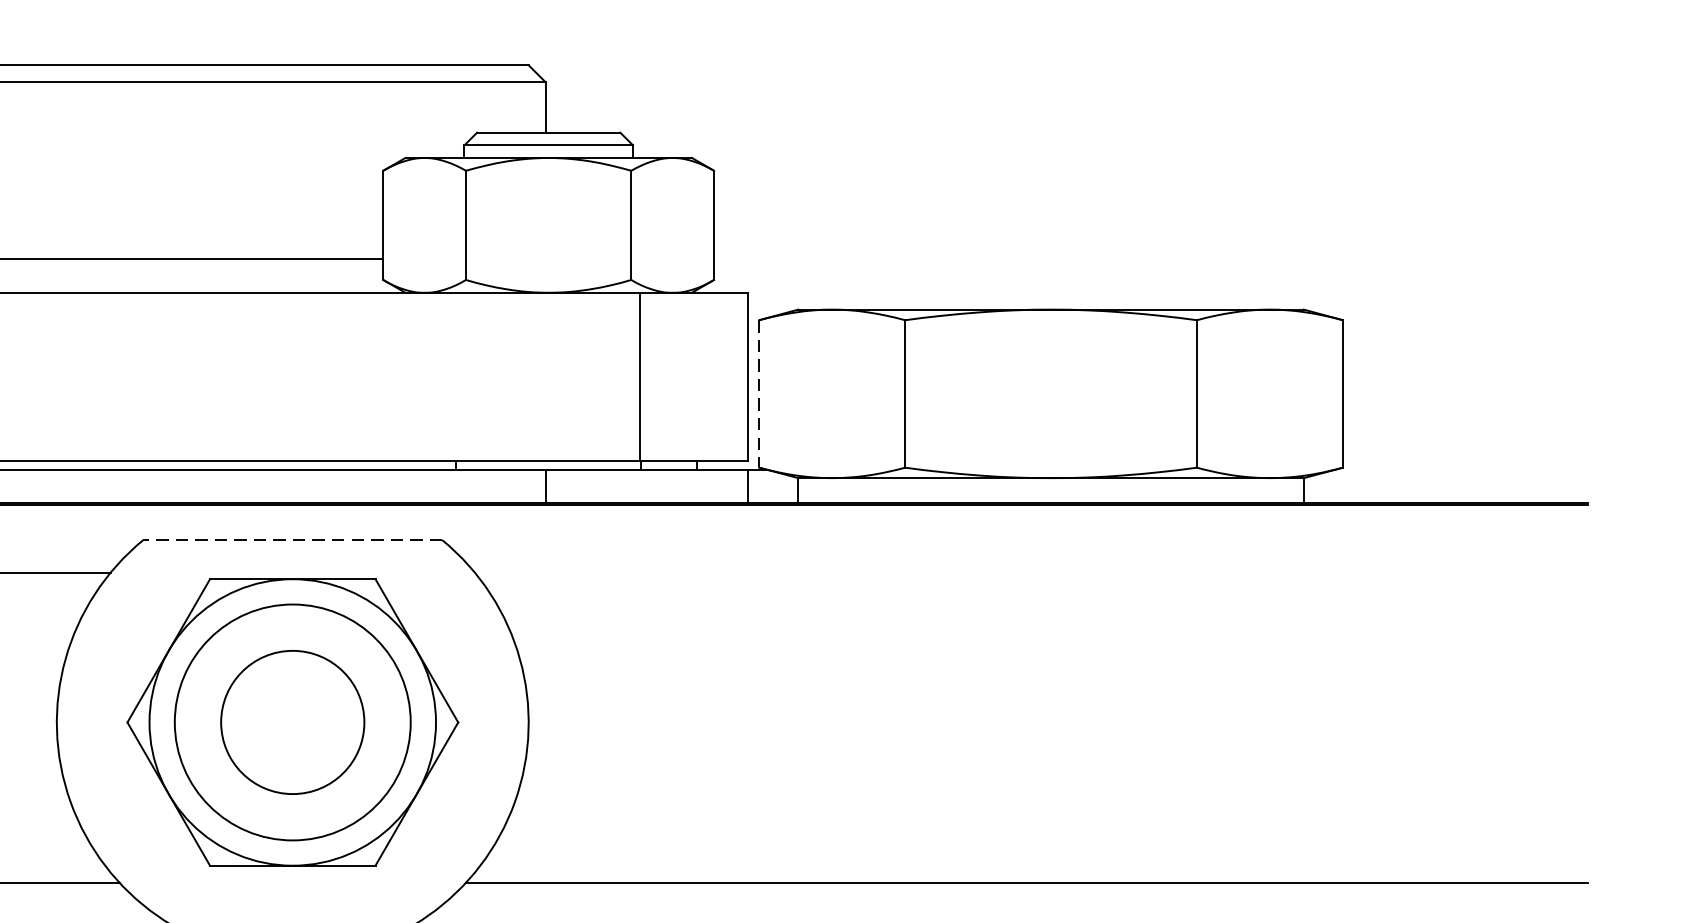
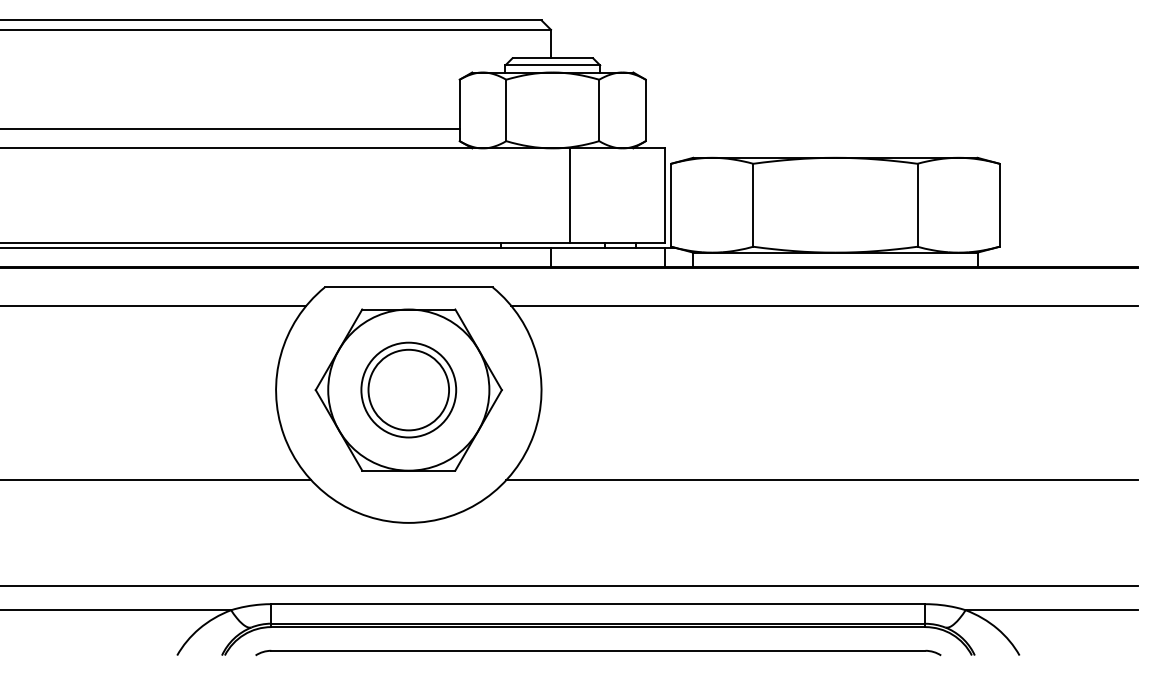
line: (638, 376) -> (569, 195), moved
line: (759, 394) -> (671, 205), dashed -> solid
line: (292, 540) -> (408, 287), dashed -> solid
line: (1031, 572) -> (824, 305), added
circle: (292, 721) -> (408, 389), size x0.71

